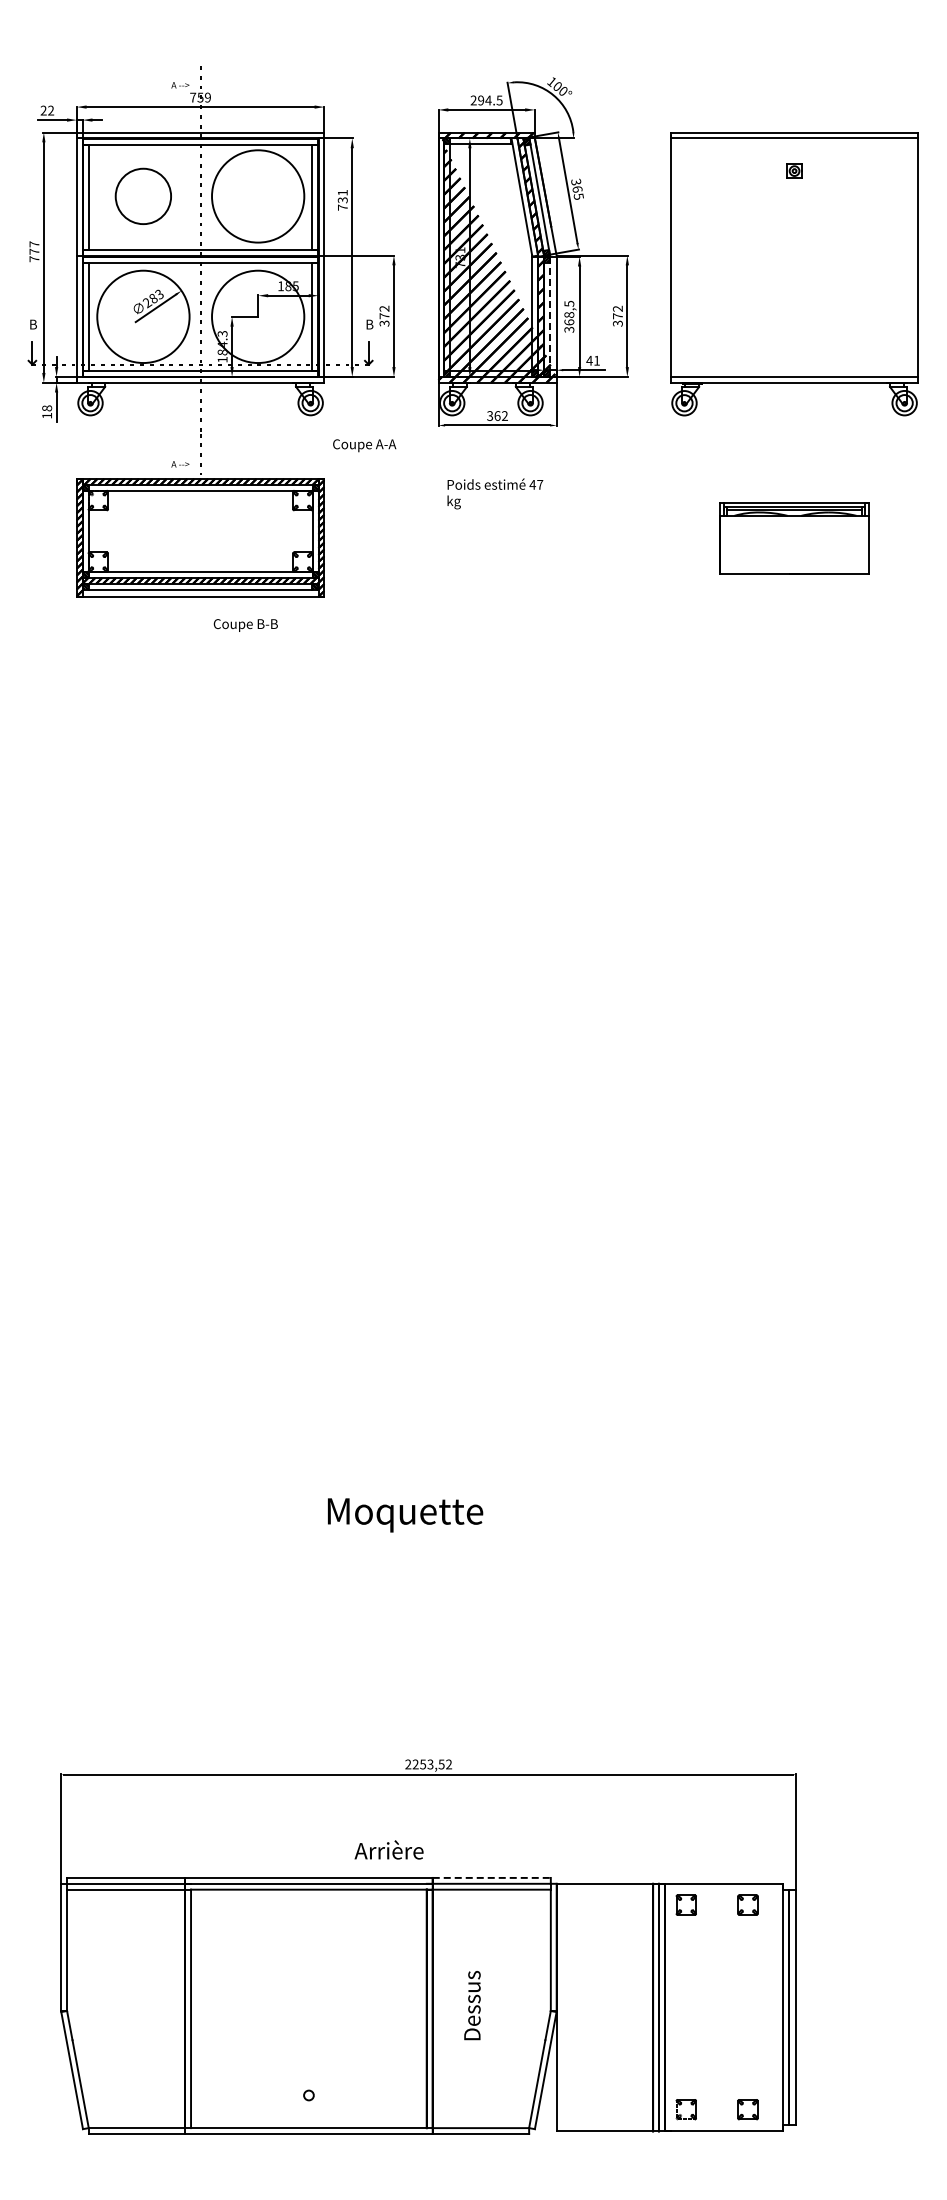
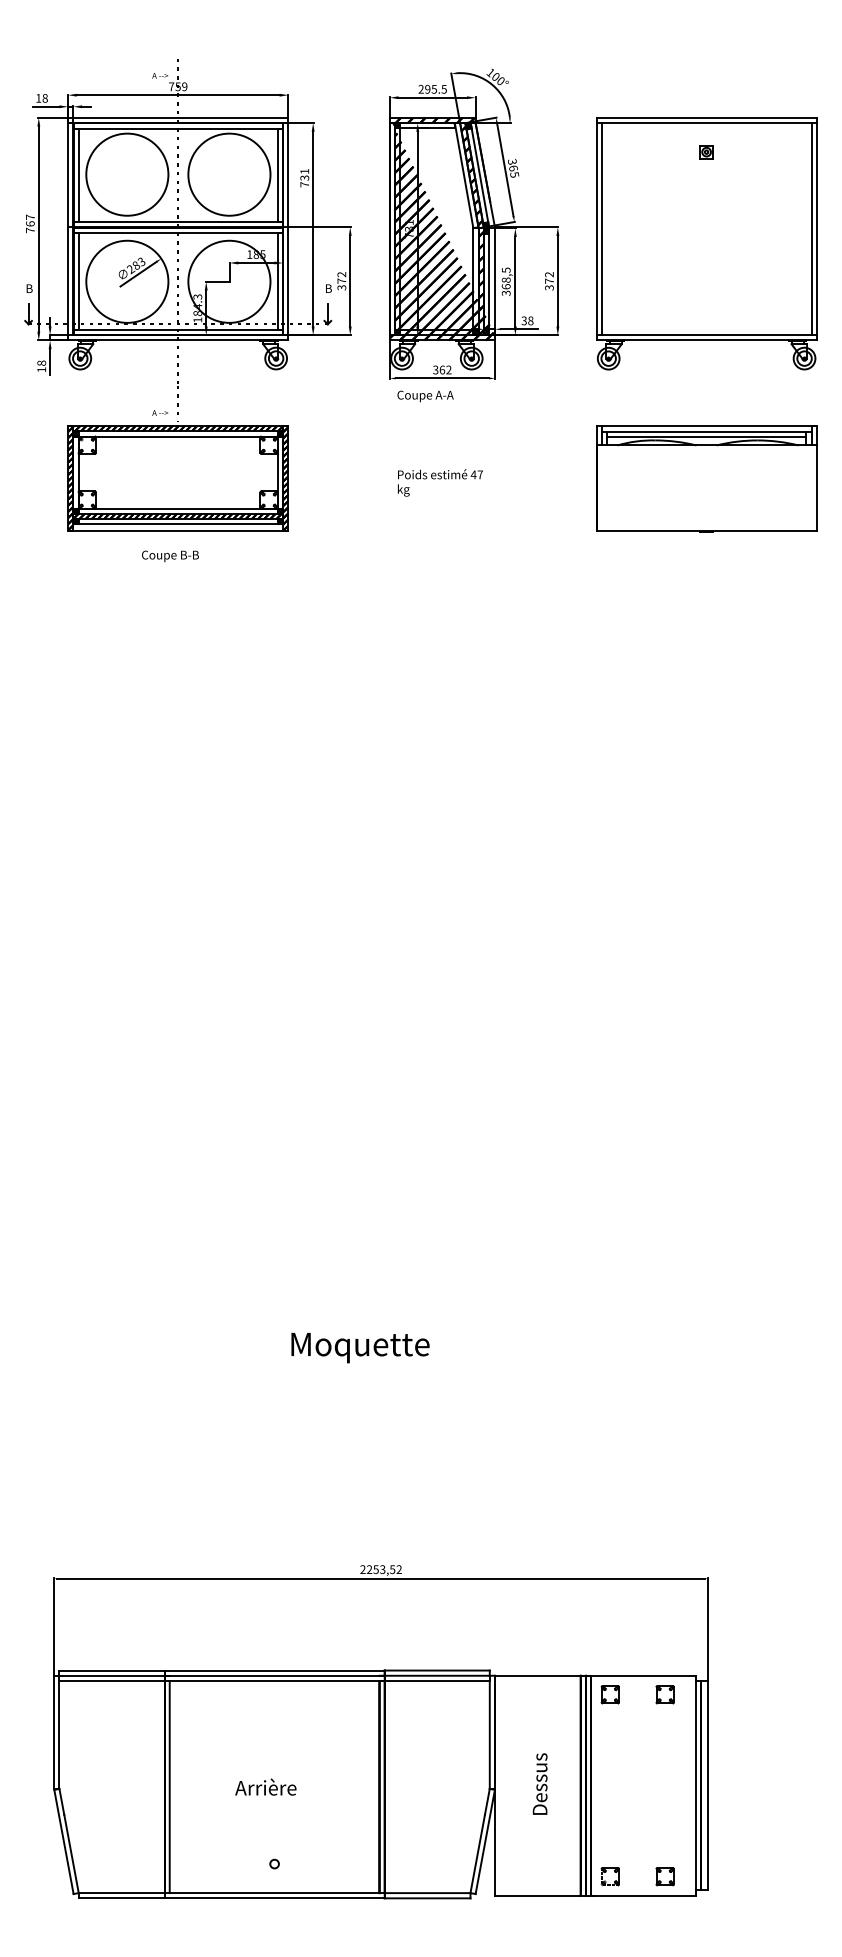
text: (488, 100) -> (434, 89), 294.5 -> 295.5
text: (47, 110) -> (42, 98), 22 -> 18
circle: (143, 196) -> (127, 174), size x1.67
text: (34, 251) -> (30, 223), 777 -> 767
line: (676, 257) -> (601, 229), added
line: (912, 257) -> (811, 229), added
line: (550, 314) -> (489, 279), dashed -> solid
text: (593, 360) -> (527, 320), 41 -> 38
text: (364, 445) -> (425, 396), moved
text: (495, 493) -> (440, 482), moved
part: (794, 538) -> (706, 478), size x1.67
text: (245, 625) -> (170, 556), moved
text: (388, 1849) -> (265, 1786), moved
line: (492, 1877) -> (437, 1670), dashed -> solid
text: (472, 2005) -> (540, 1784), moved

